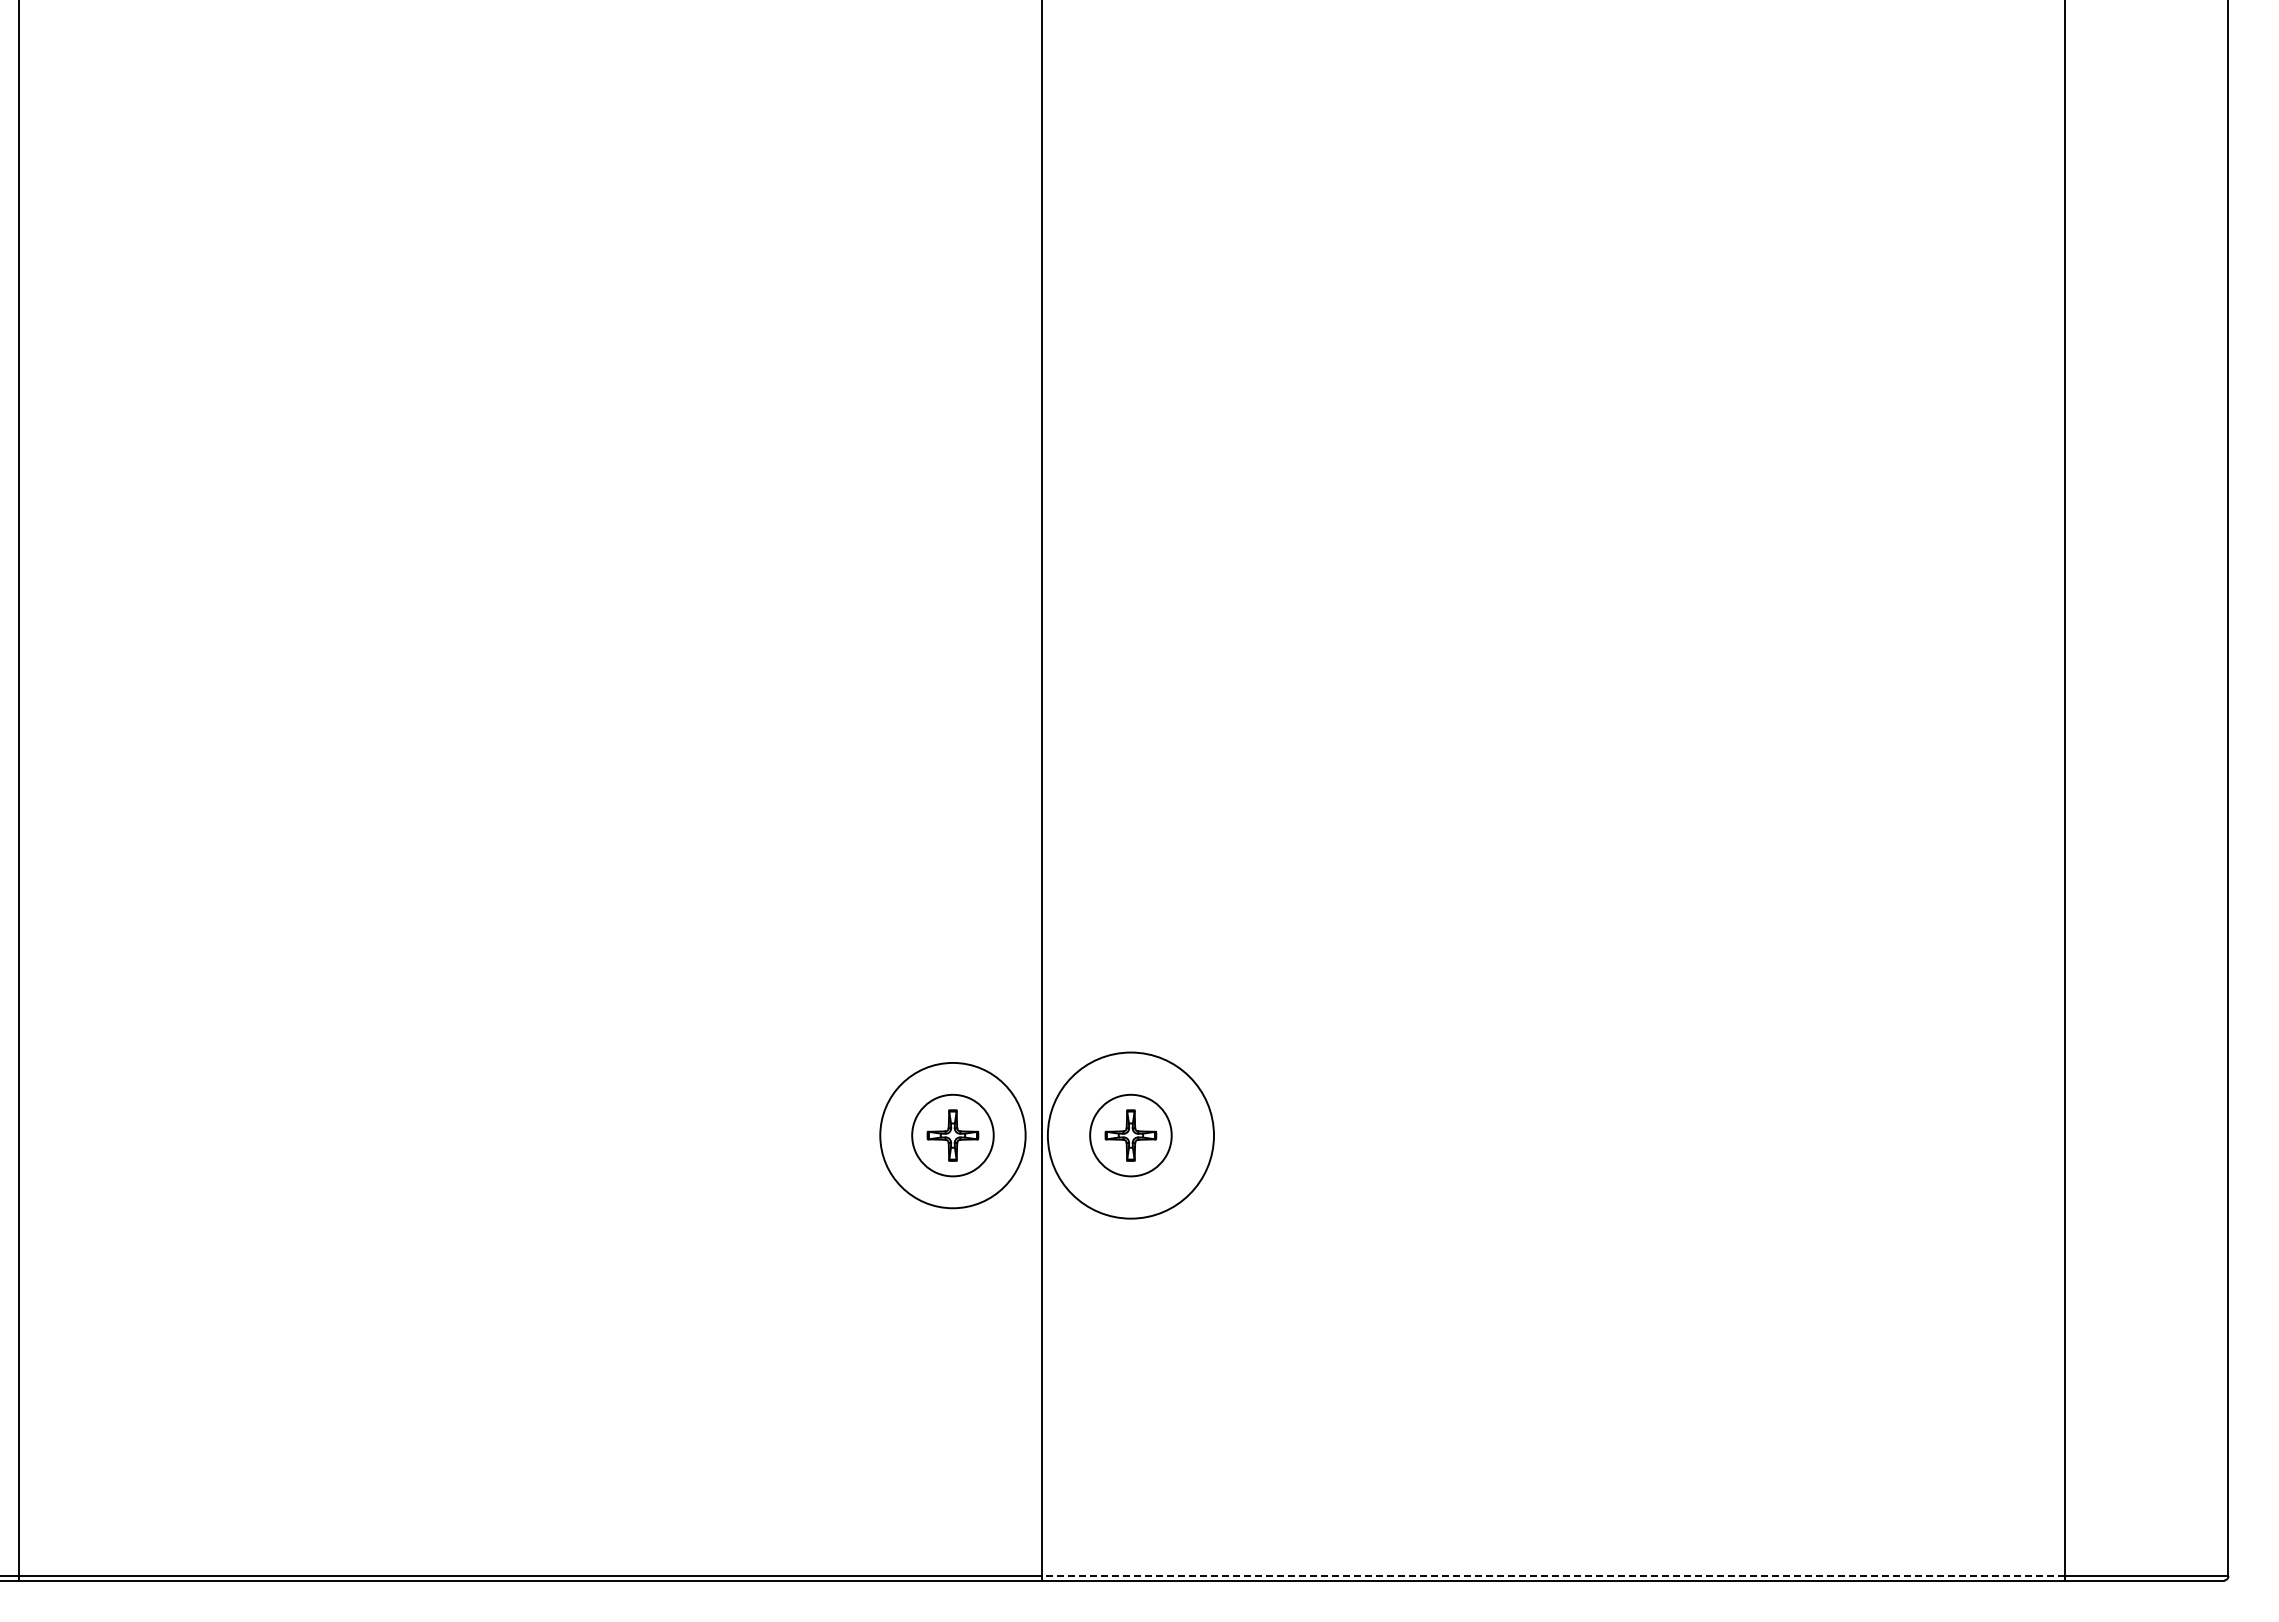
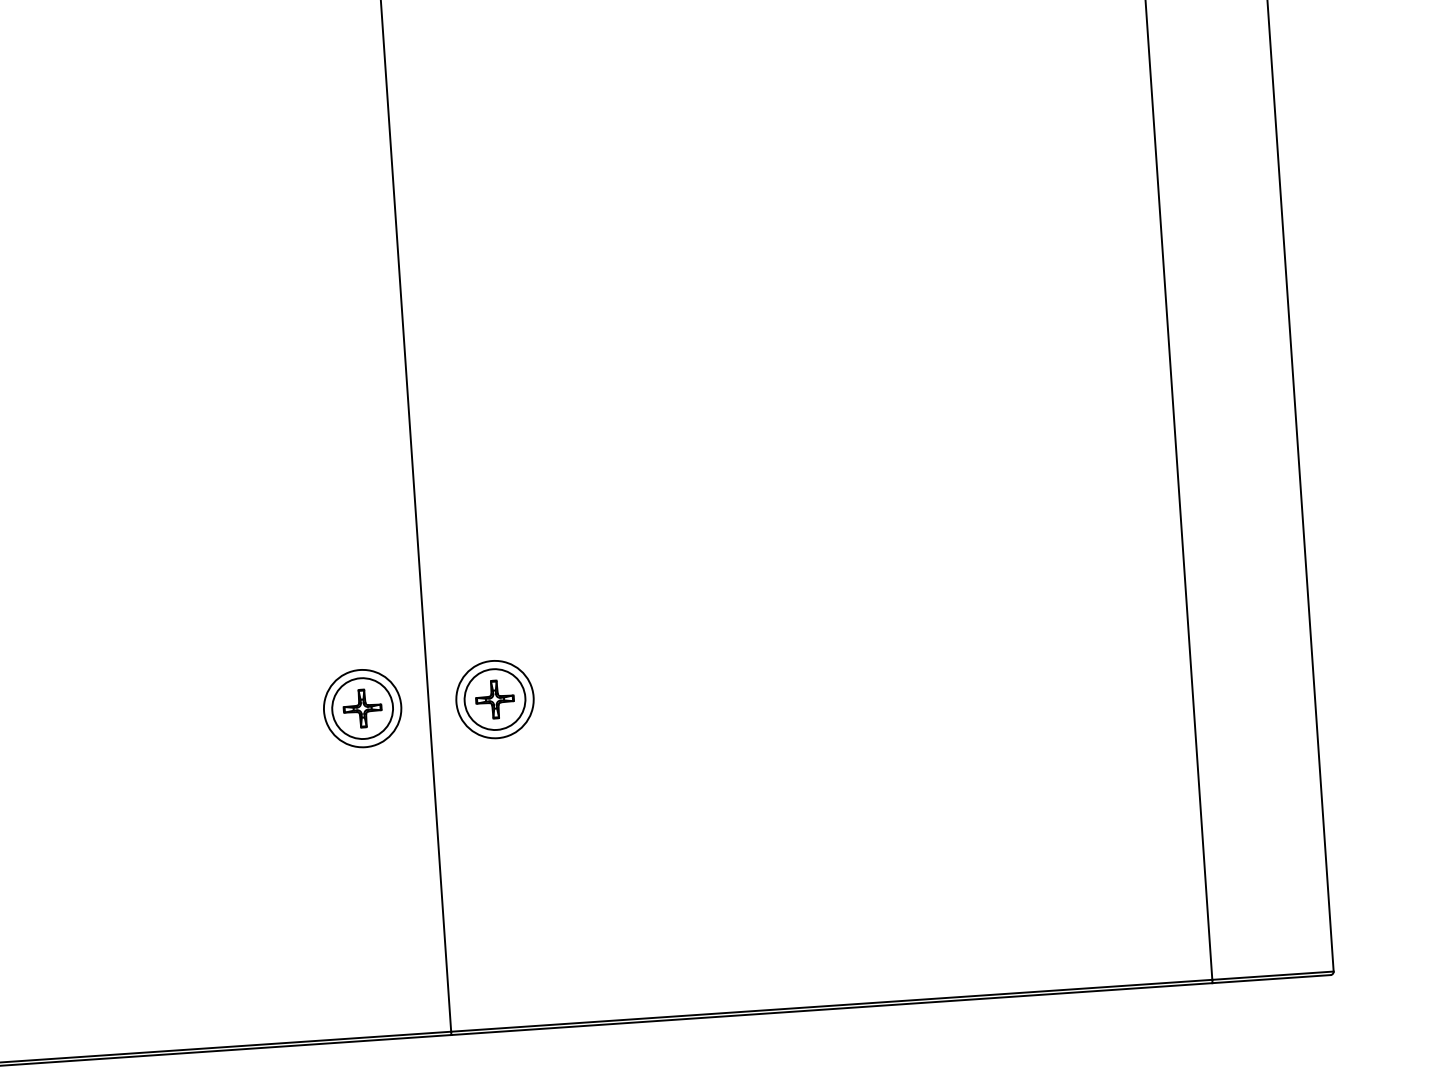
circle: (952, 1135) -> (362, 708), size x0.71
circle: (1130, 1135) -> (494, 699), size x0.62
line: (1553, 1576) -> (831, 1006), dashed -> solid

